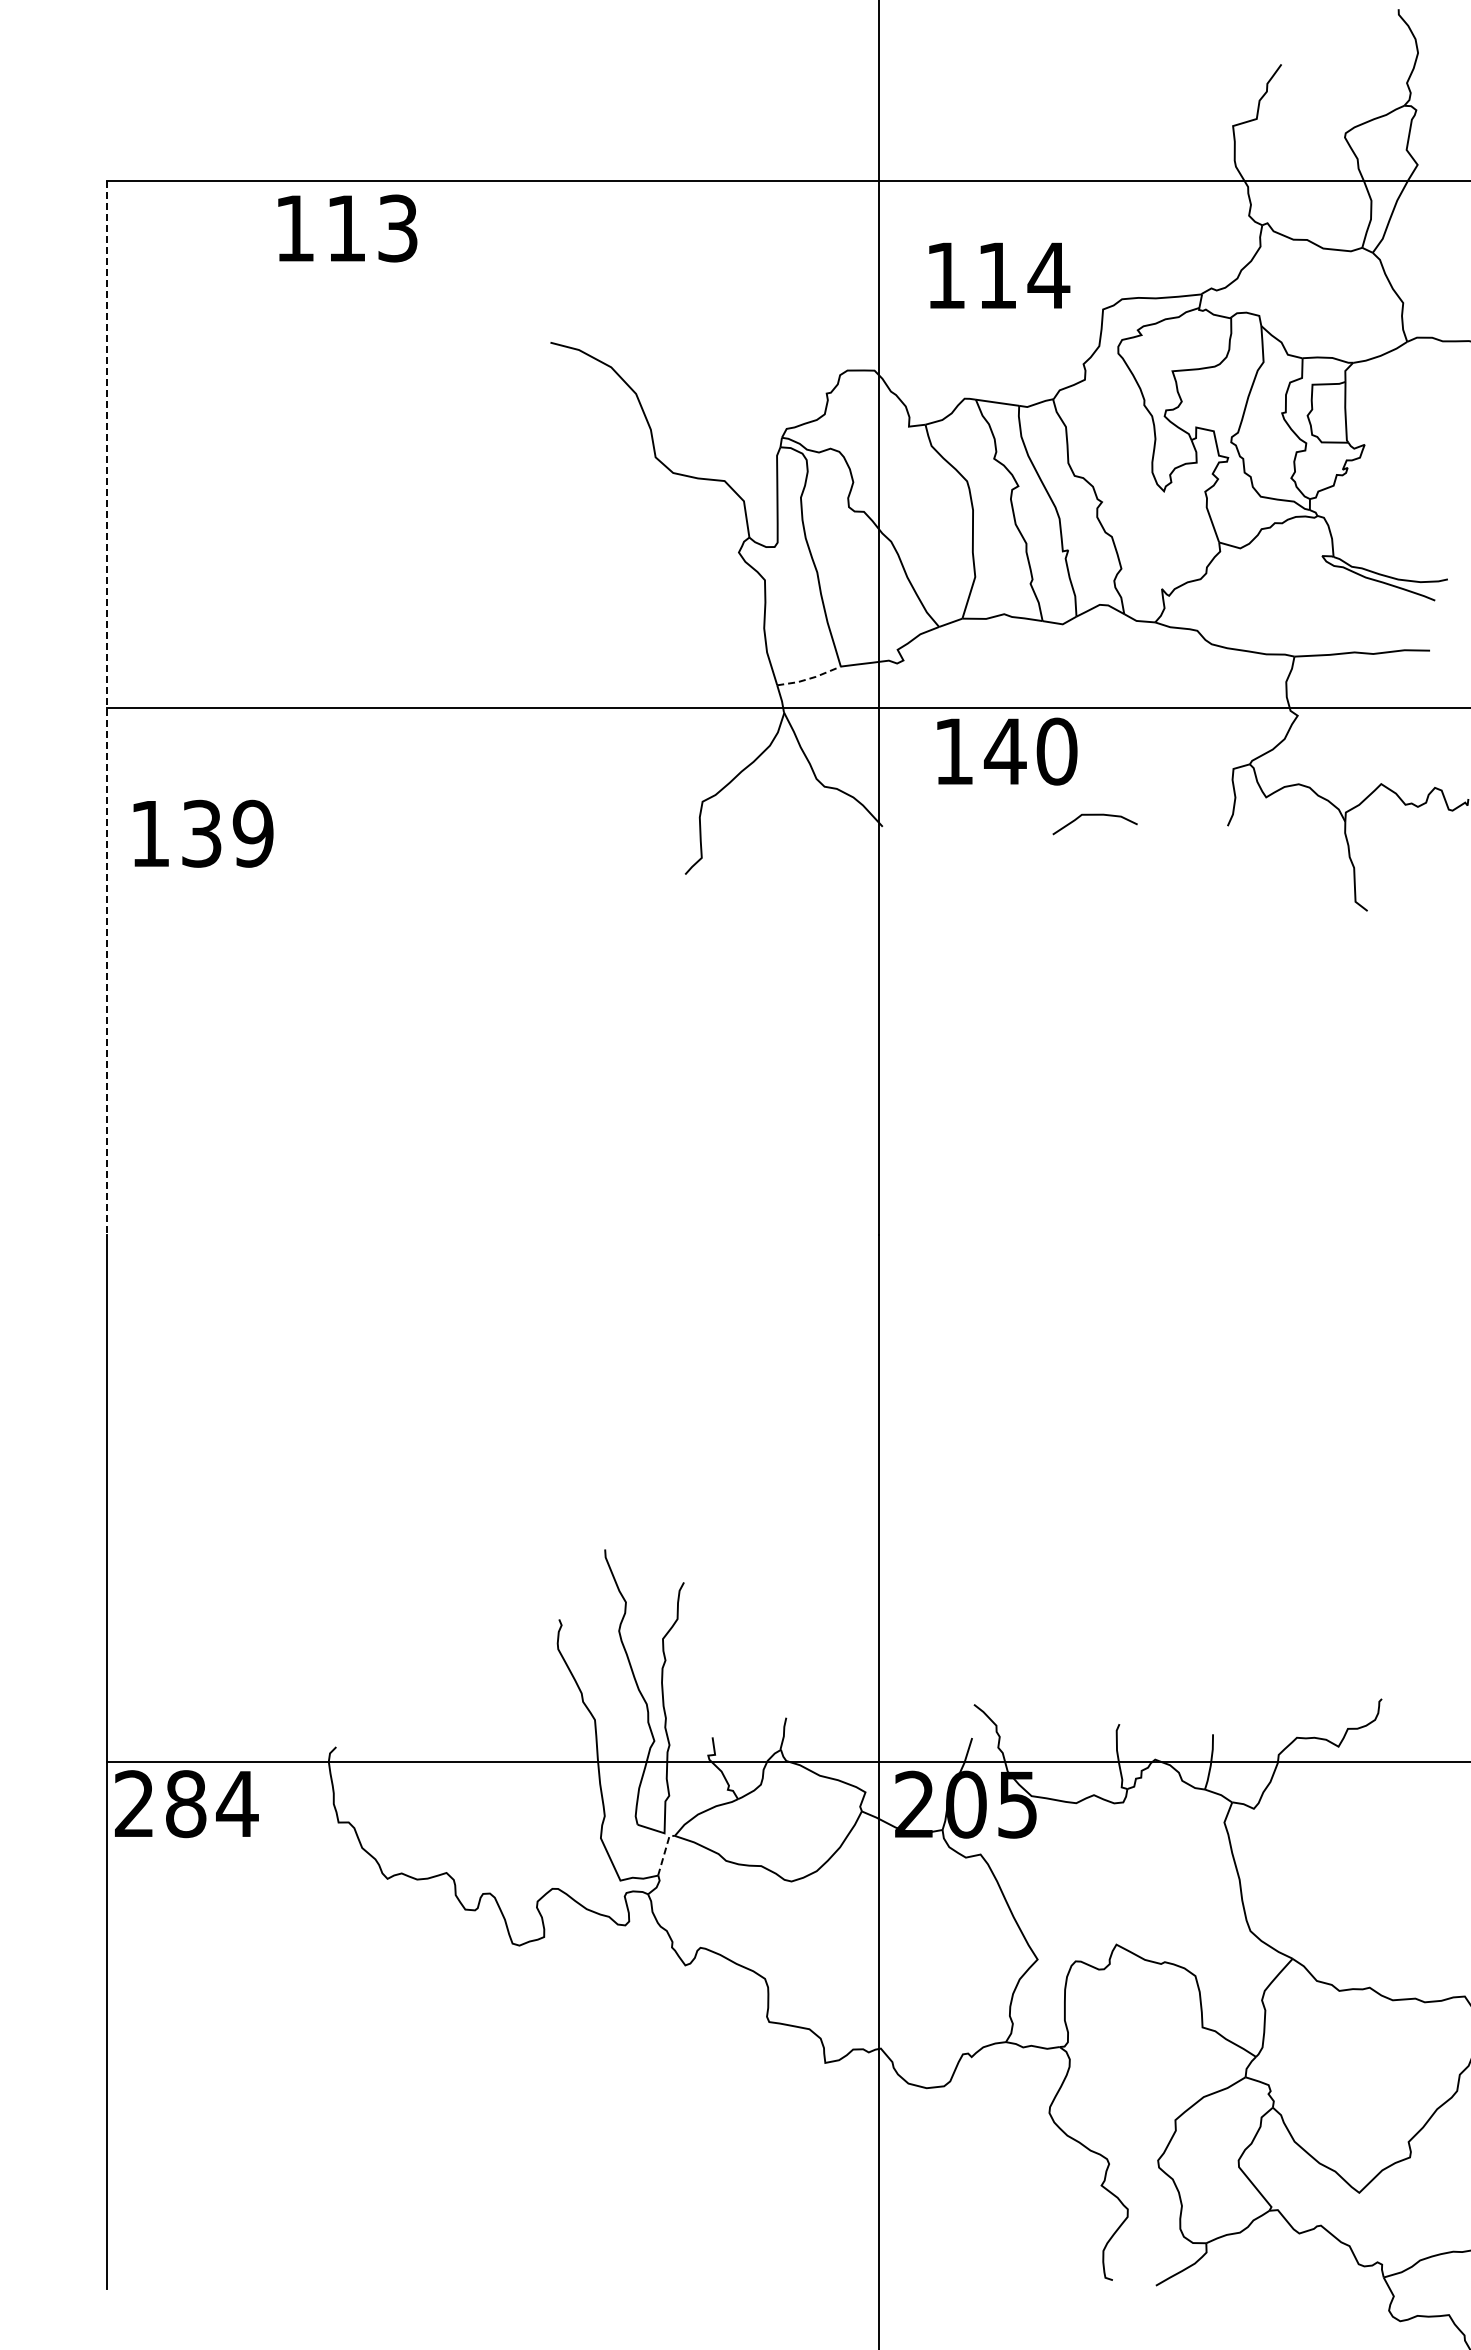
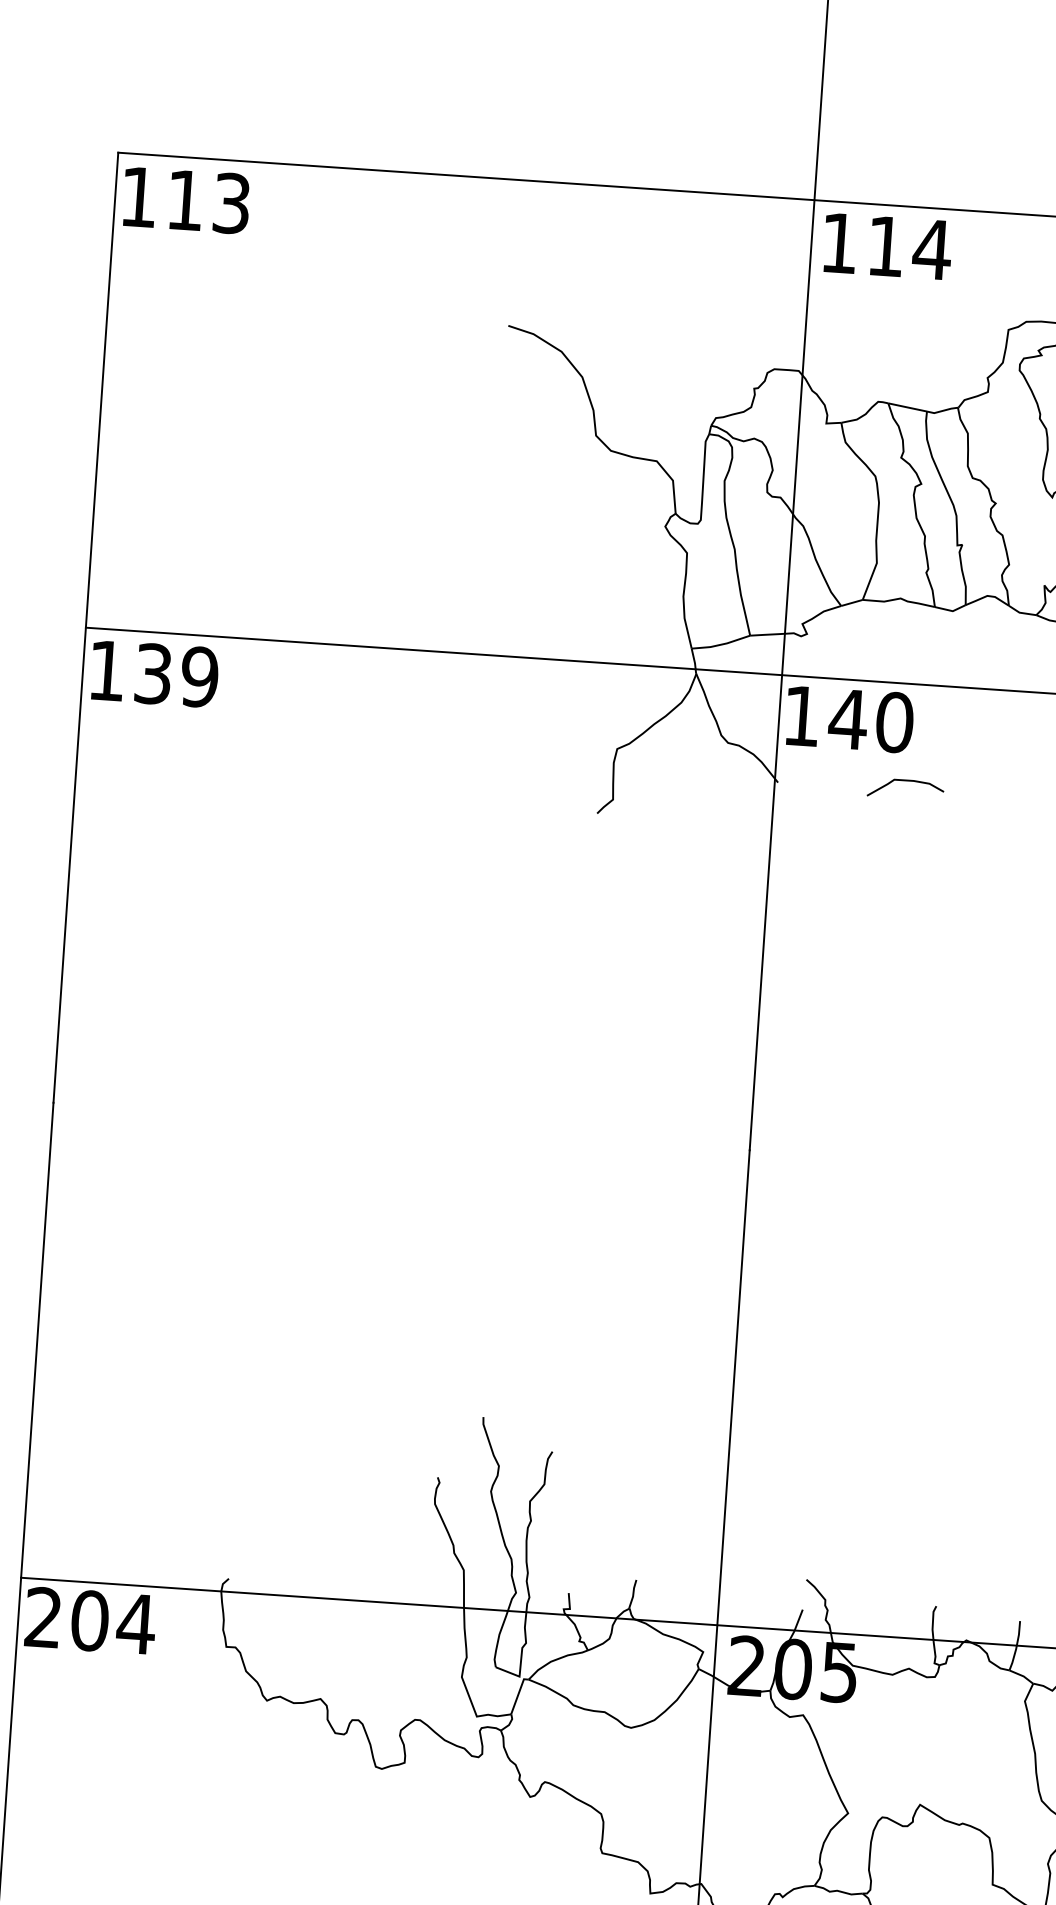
text: (347, 228) -> (186, 200), moved
text: (999, 275) -> (887, 246), moved
line: (810, 678) -> (722, 644), dashed -> solid
line: (106, 707) -> (85, 627), dashed -> solid
text: (1007, 751) -> (850, 719), moved
curve: (1094, 815) -> (905, 781), moved
text: (203, 833) -> (154, 673), moved
text: (185, 1803) -> (89, 1620), 284 -> 204
line: (664, 1853) -> (518, 1694), dashed -> solid

